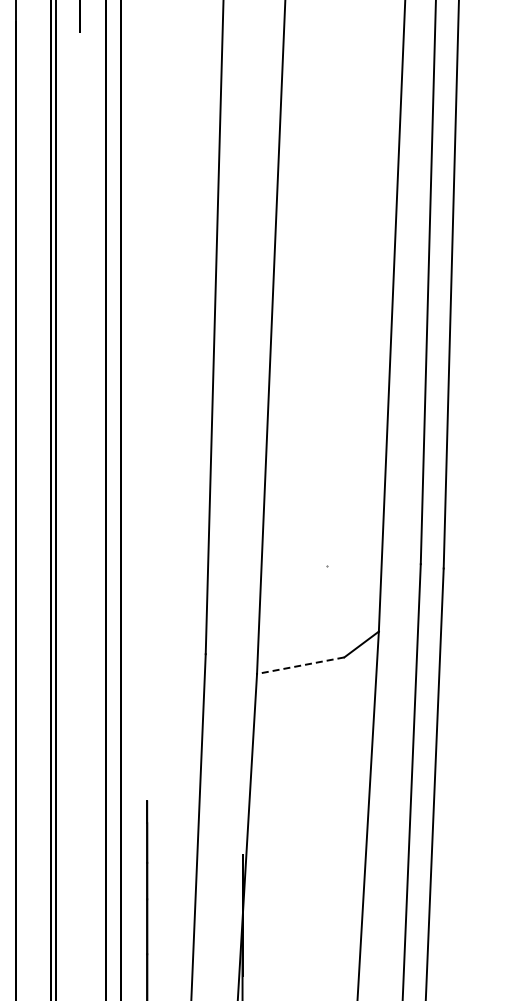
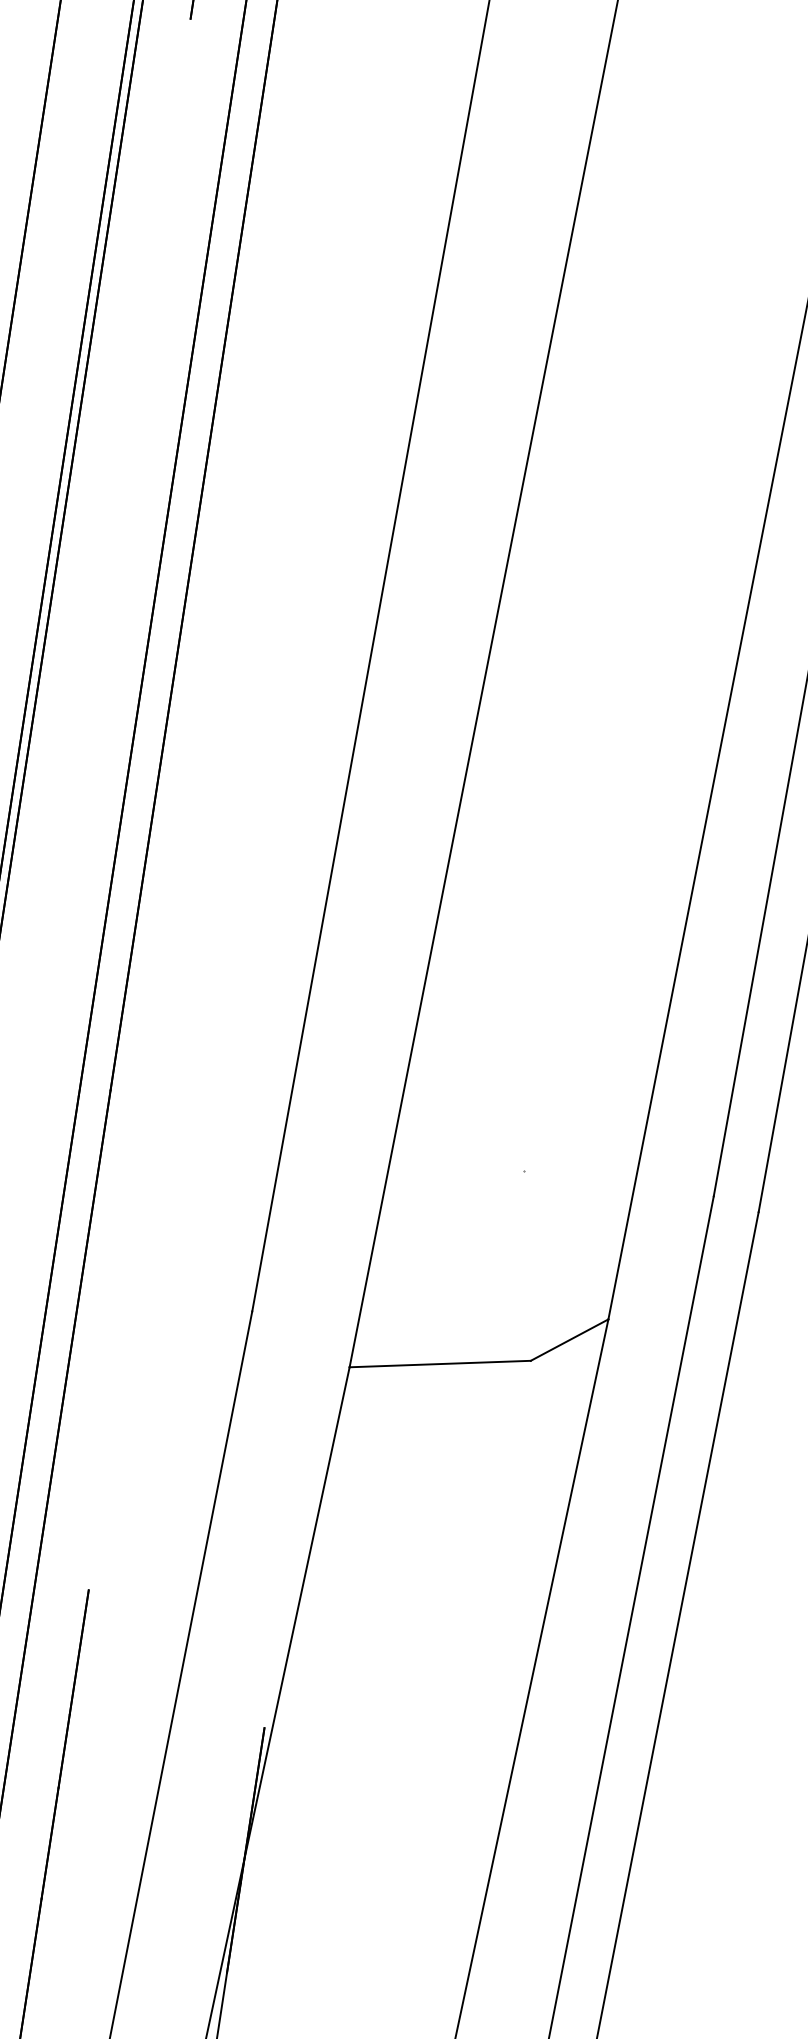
line: (300, 665) -> (439, 1363), dashed -> solid

